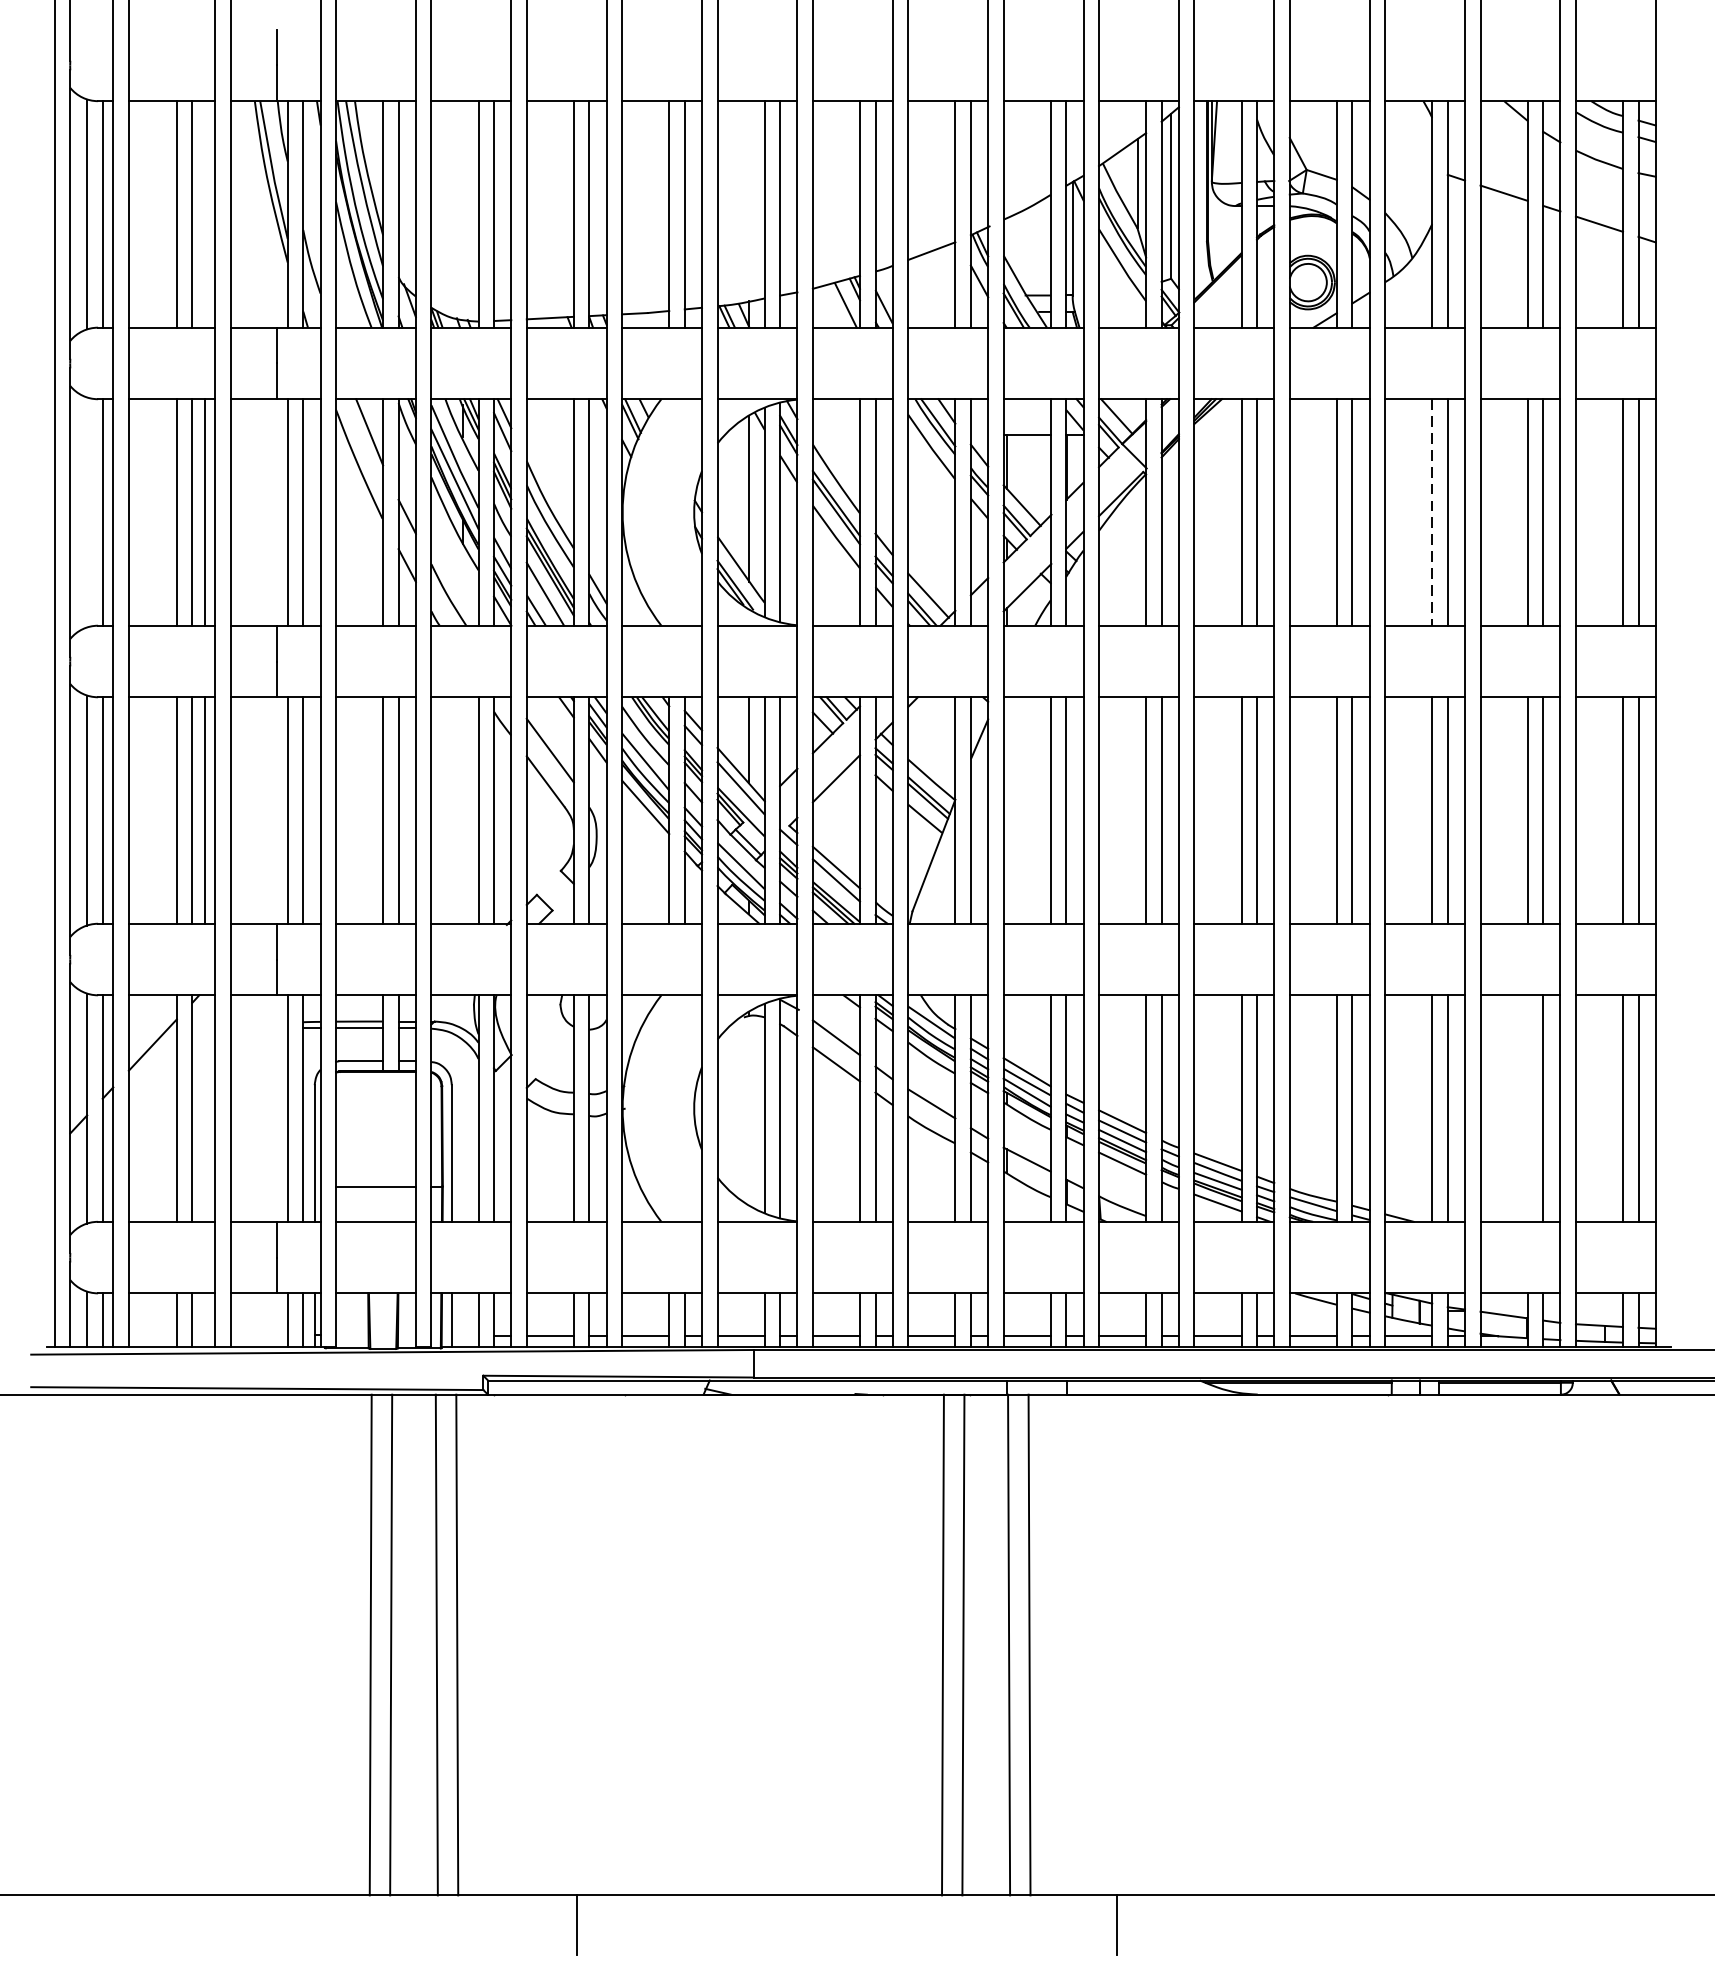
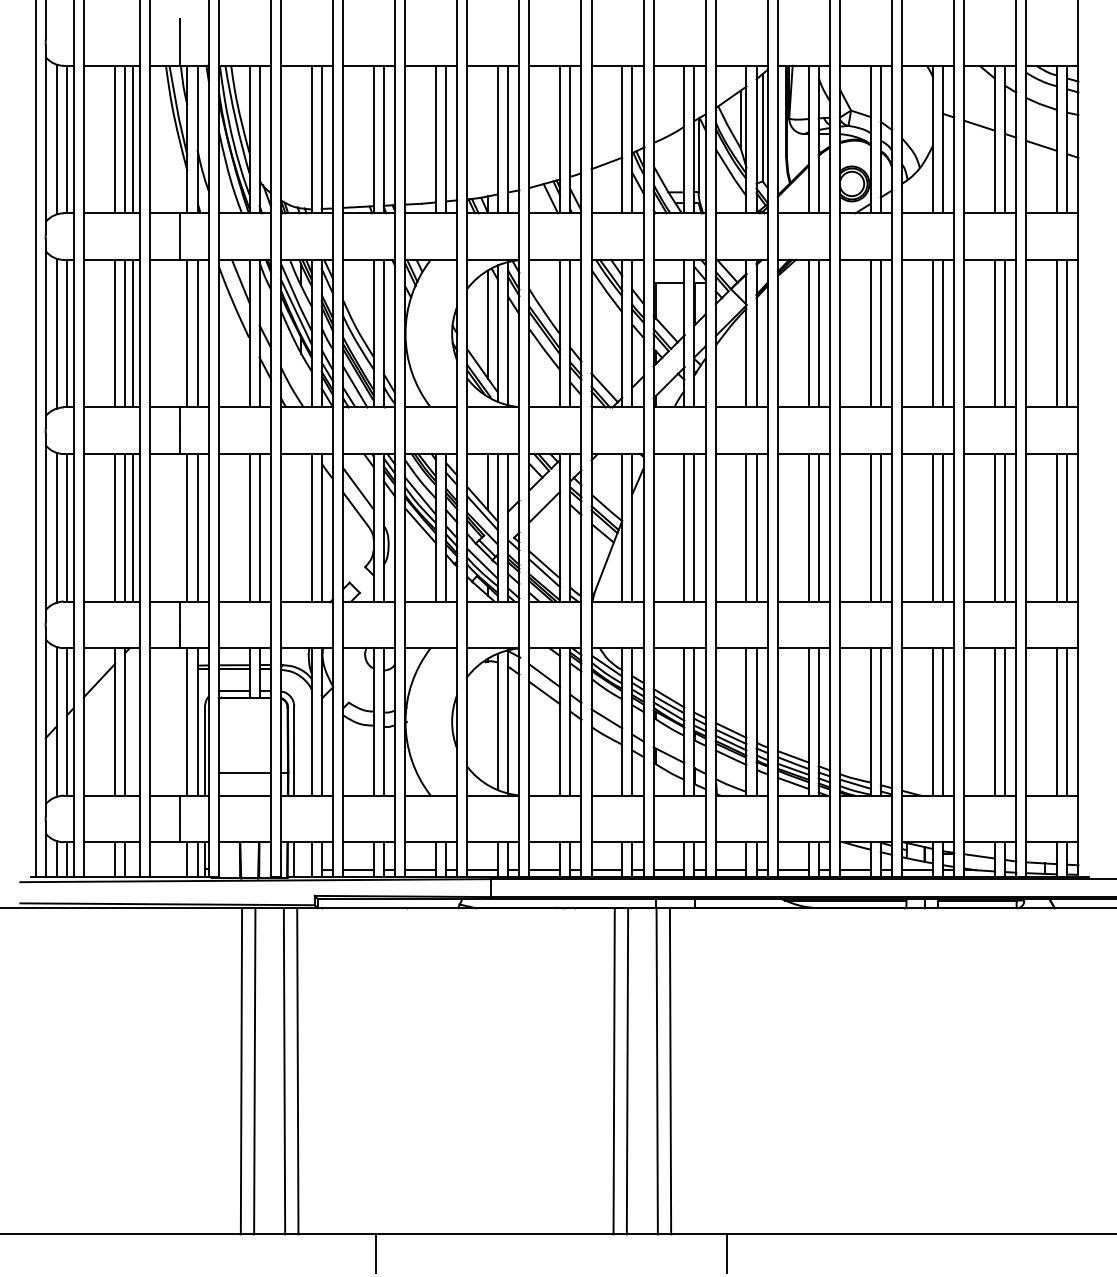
line: (204, 214) -> (133, 139), added
line: (86, 512) -> (56, 333), added
line: (1431, 512) -> (932, 333), dashed -> solid
line: (1526, 1107) -> (994, 721), added

